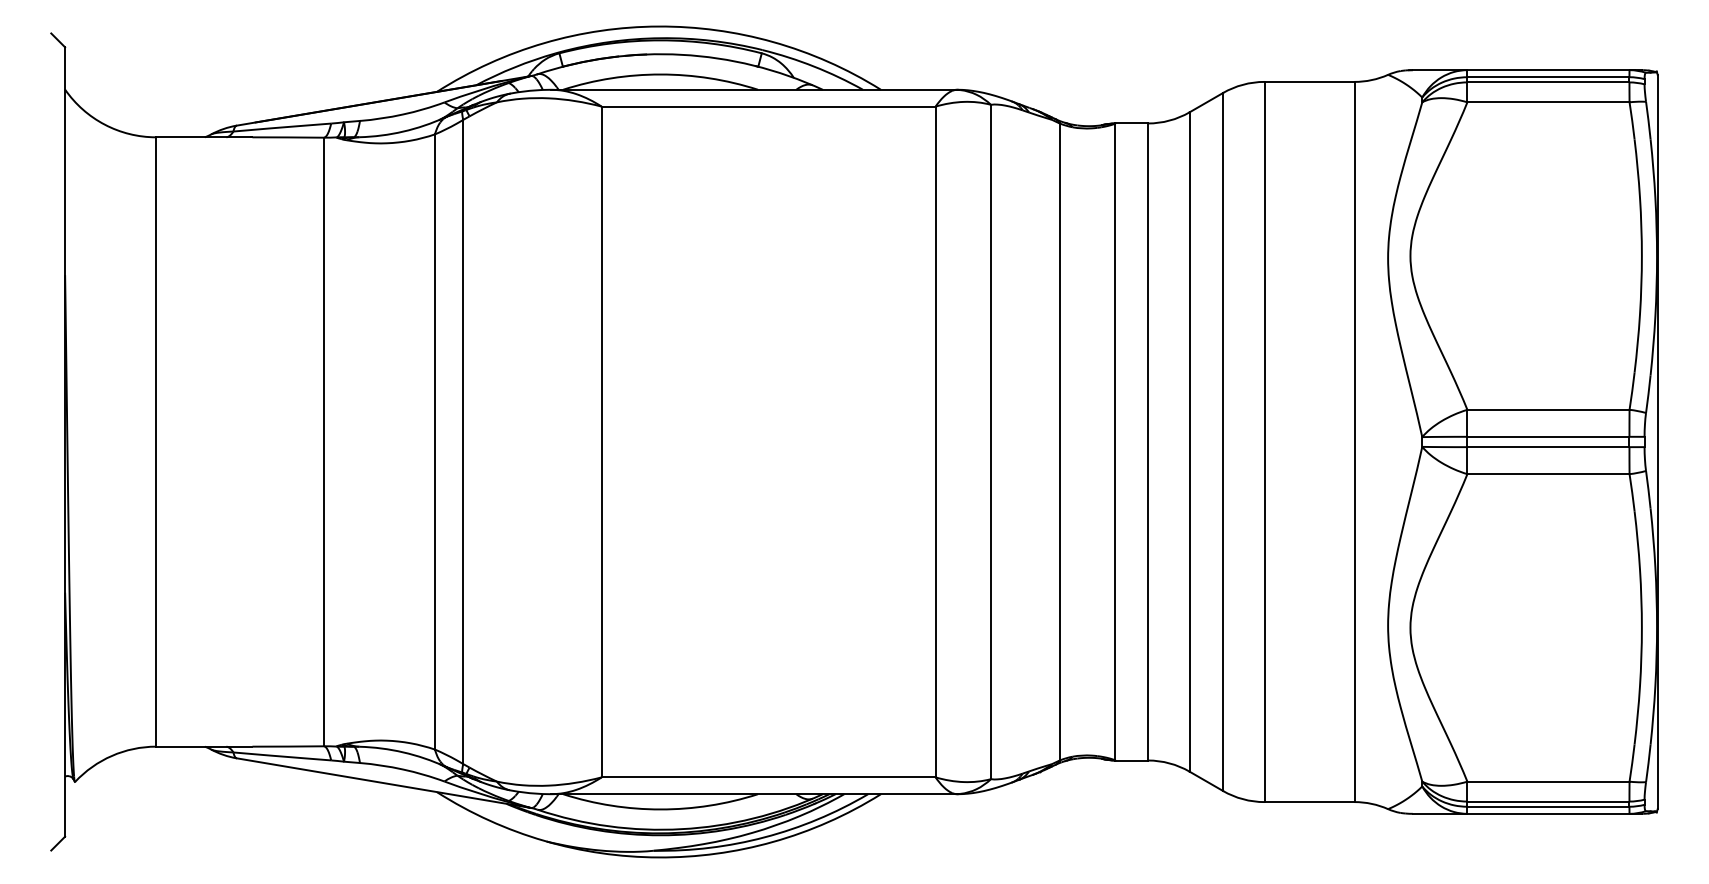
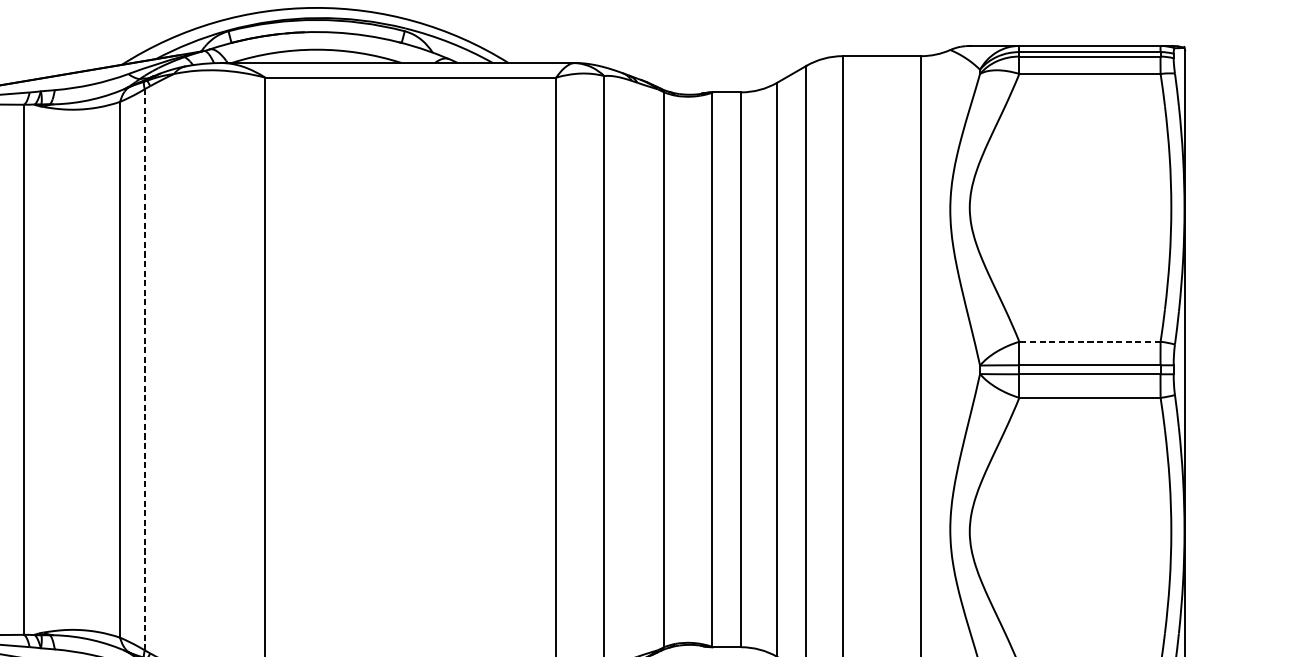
line: (1547, 409) -> (1089, 341), solid -> dashed
line: (463, 441) -> (144, 369), solid -> dashed

